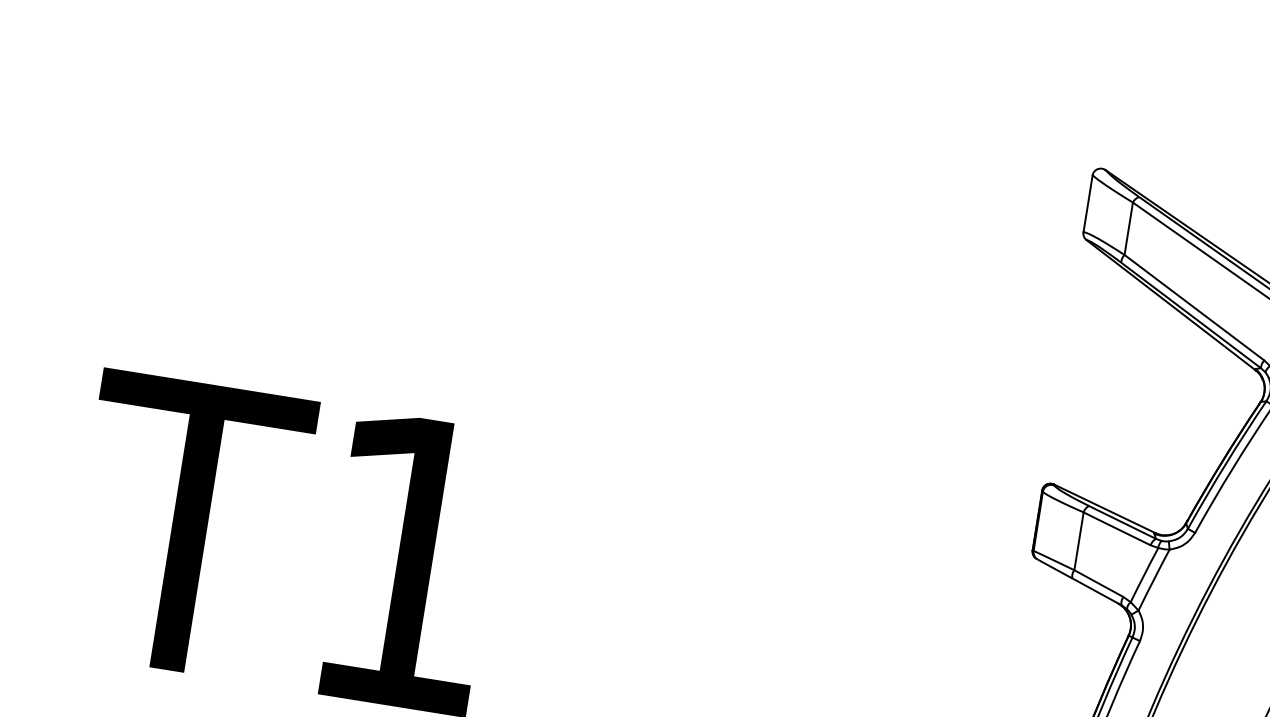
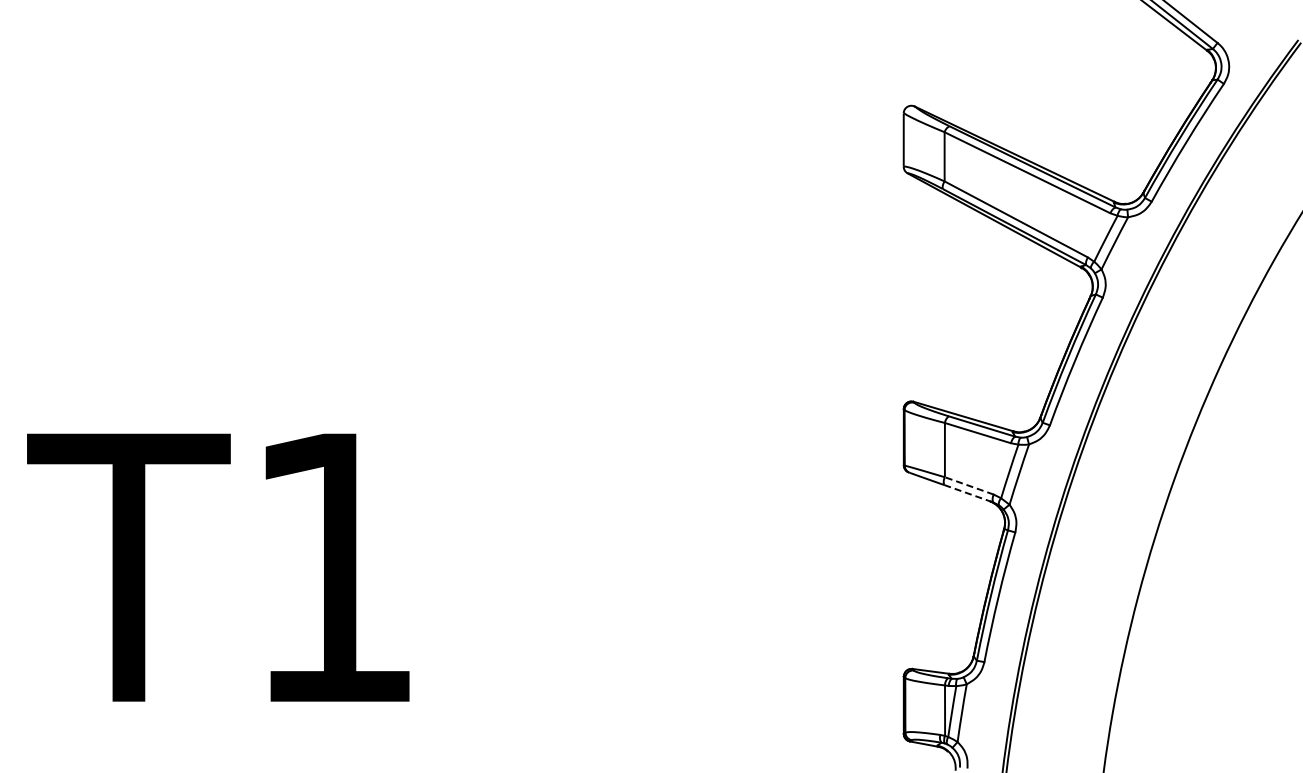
line: (1098, 584) -> (969, 486), solid -> dashed
line: (1096, 591) -> (968, 493), solid -> dashed

